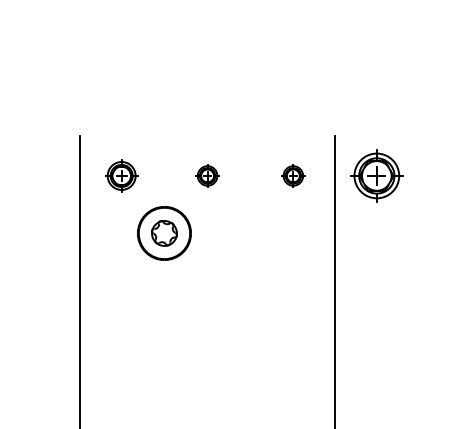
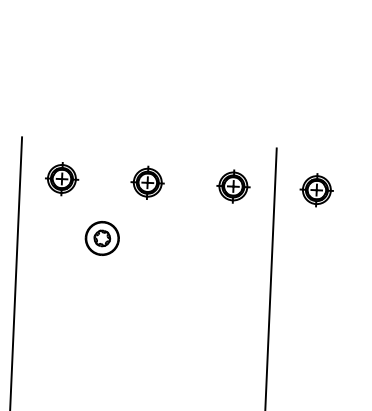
part: (207, 175) -> (147, 182), size x1.43
part: (293, 175) -> (233, 186), size x1.43
part: (376, 175) -> (316, 189), size x0.62
part: (164, 233) -> (102, 238), size x0.62

